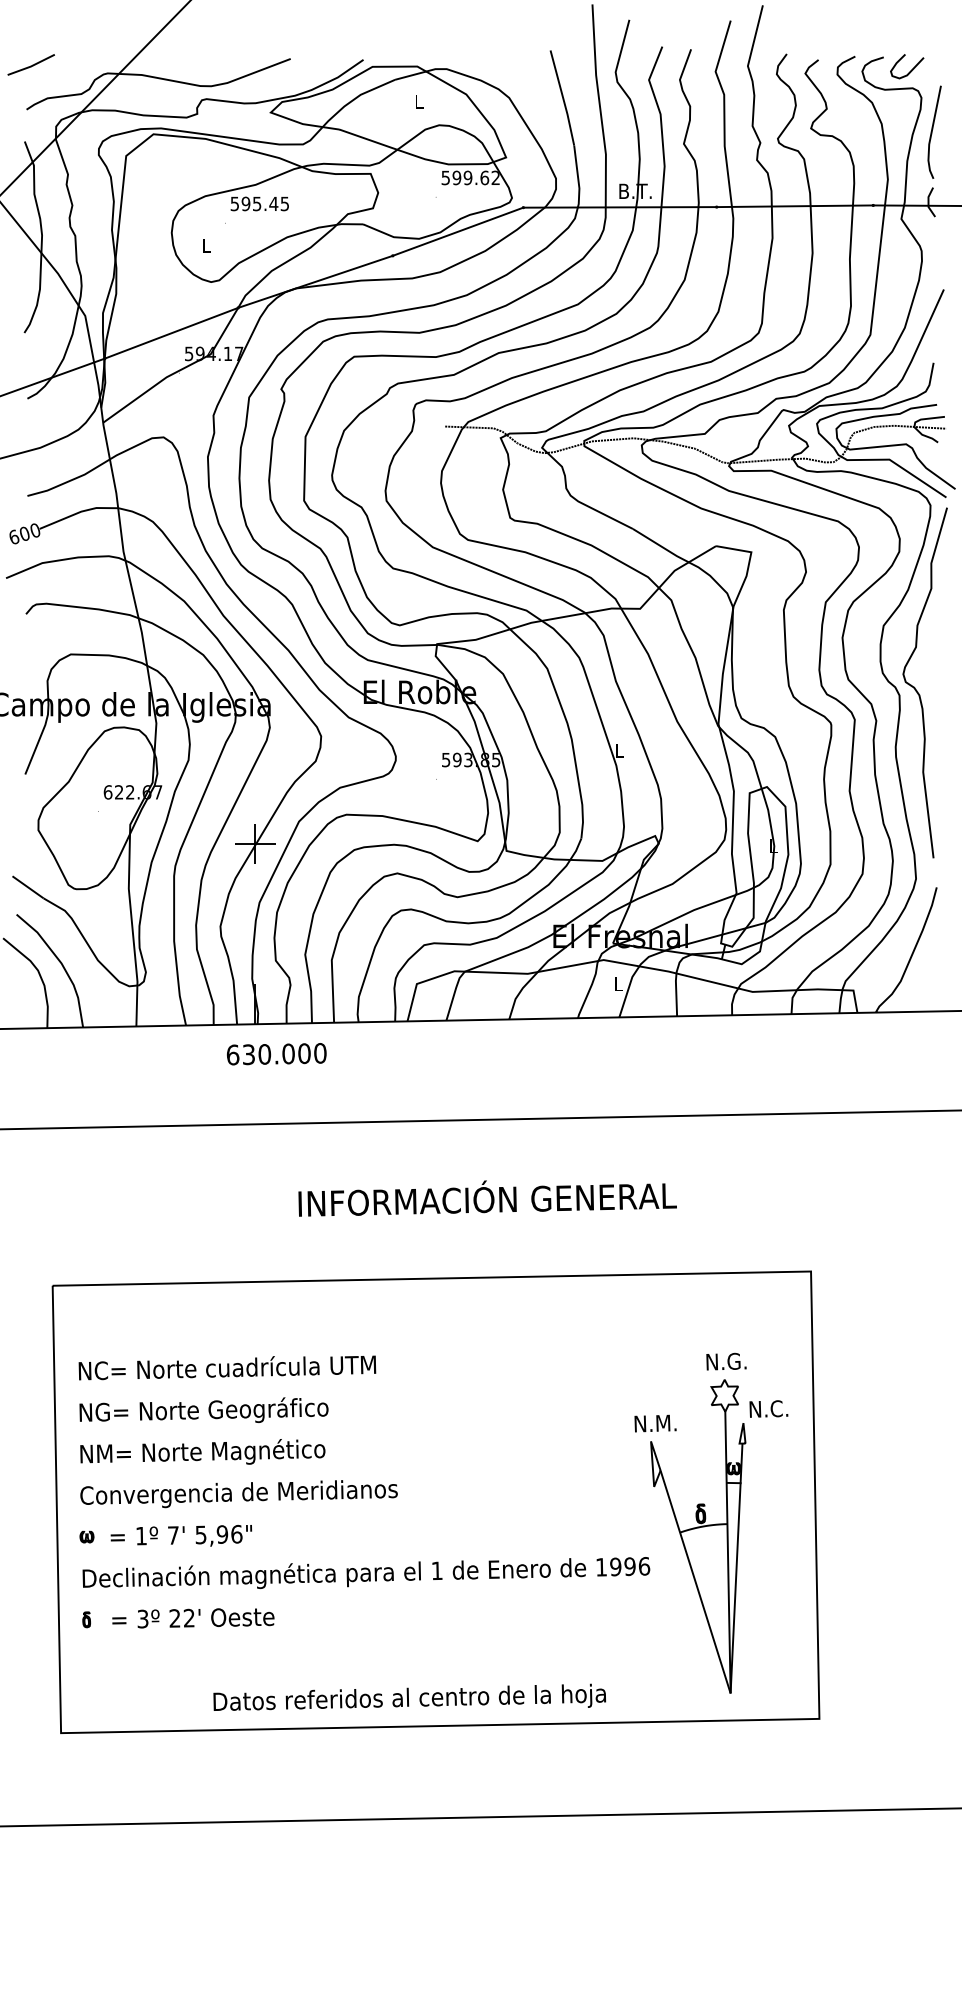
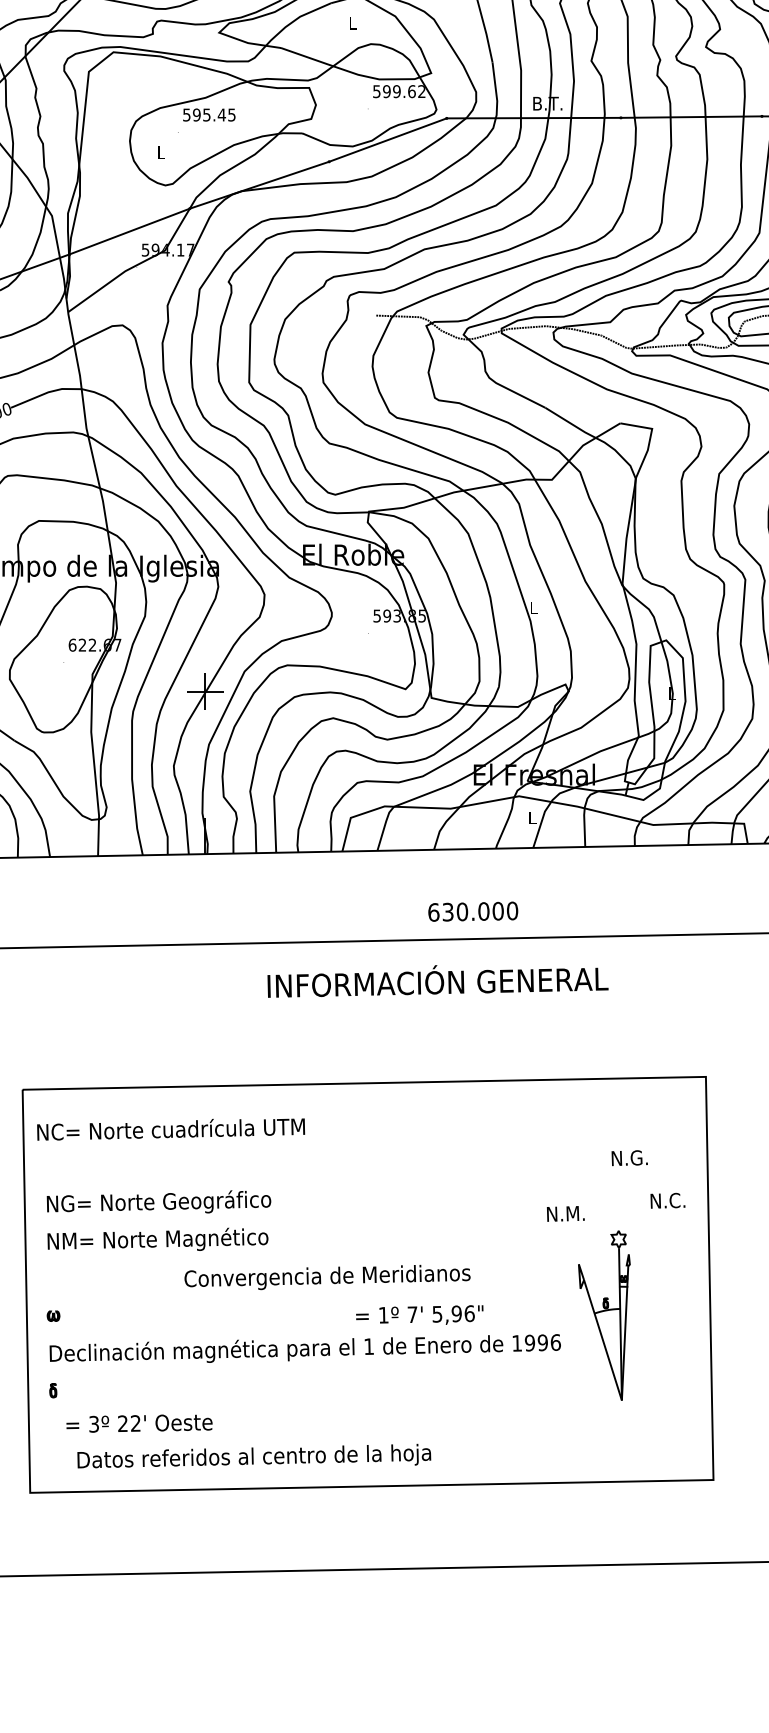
text: (276, 1054) -> (472, 912), moved
text: (487, 1198) -> (437, 981), moved
text: (227, 1367) -> (171, 1129), moved
text: (238, 1494) -> (327, 1277), moved
text: (181, 1535) -> (419, 1314), moved
part: (698, 1536) -> (604, 1315), size x0.6
text: (193, 1618) -> (139, 1423), moved
text: (409, 1696) -> (254, 1455), moved

